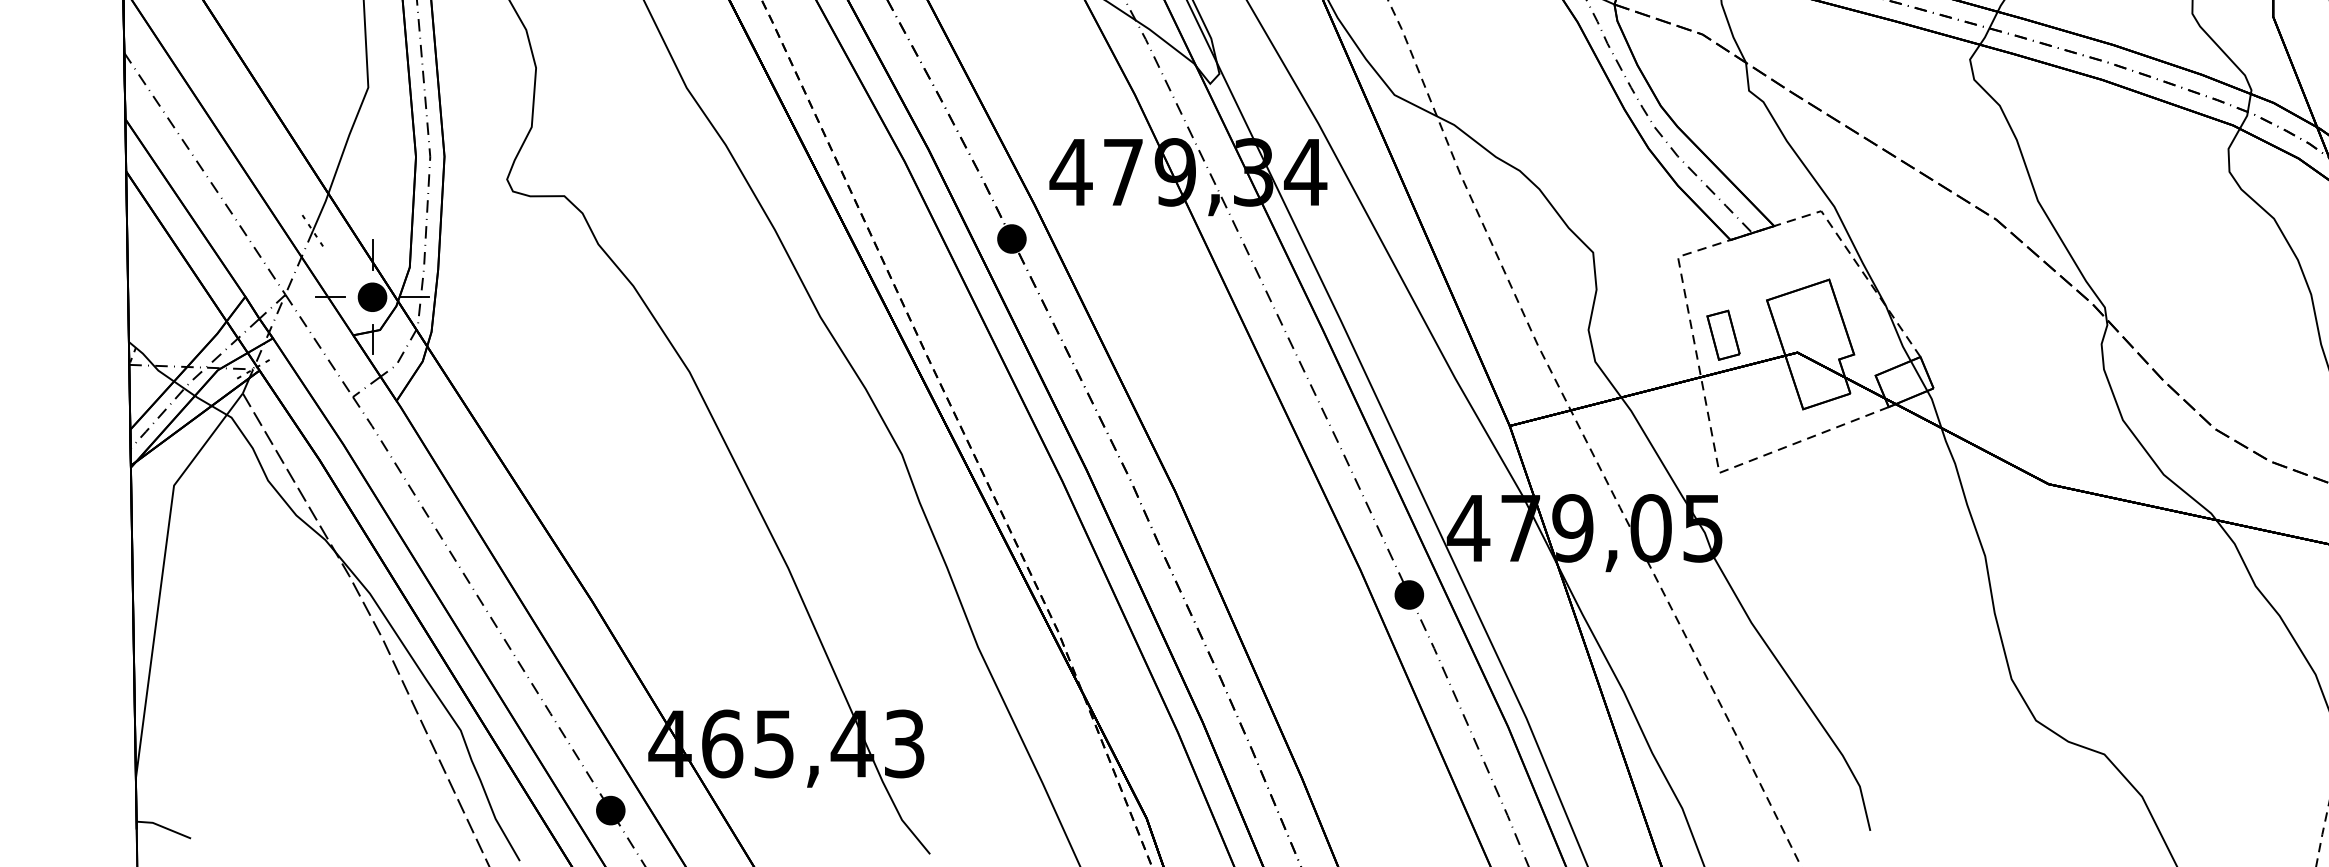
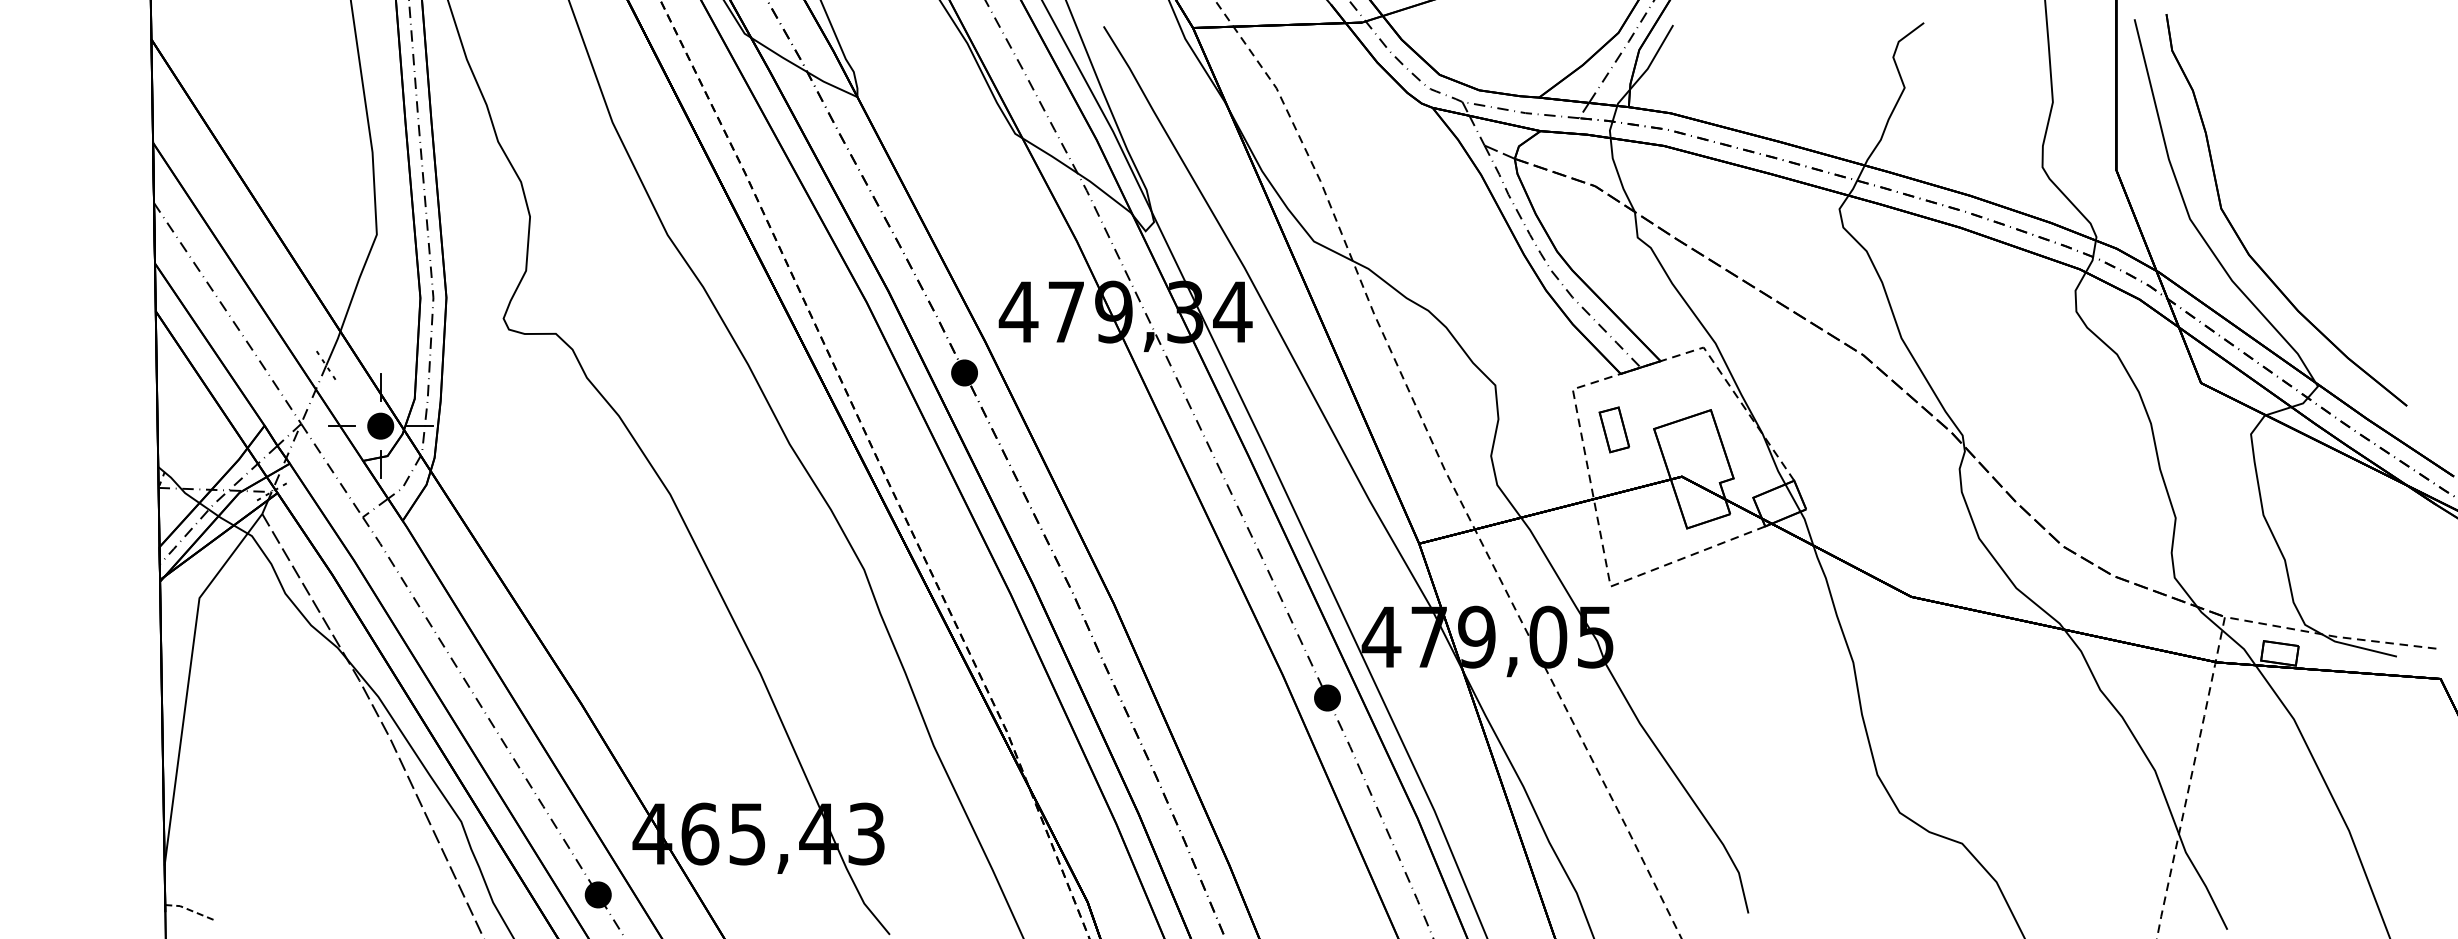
part: (1723, 334) -> (1614, 429), moved
line: (164, 827) -> (190, 910), solid -> dashed

